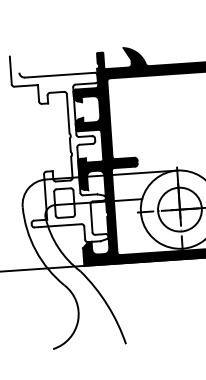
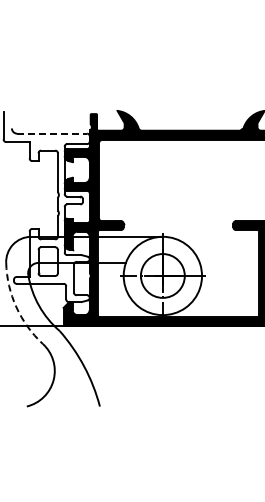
line: (60, 75) -> (52, 133), solid -> dashed
arc: (36, 251) -> (16, 307), solid -> dashed

